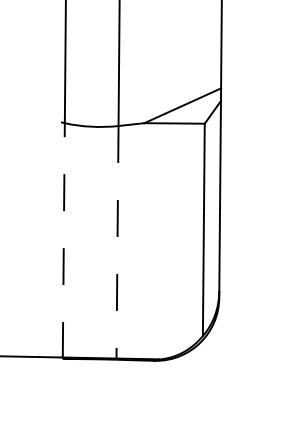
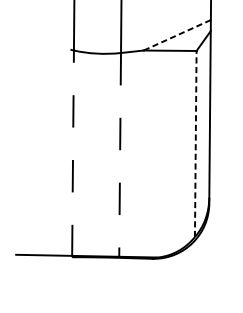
line: (182, 106) -> (177, 35), solid -> dashed
line: (203, 229) -> (195, 143), solid -> dashed

